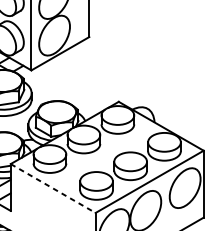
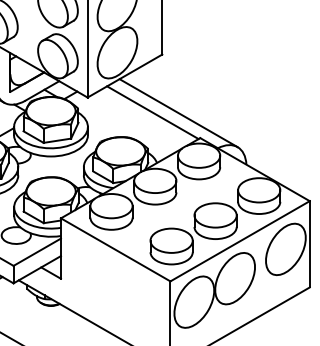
line: (81, 81) -> (152, 112), added
line: (101, 82) -> (178, 113), added
line: (53, 189) -> (116, 250), dashed -> solid

